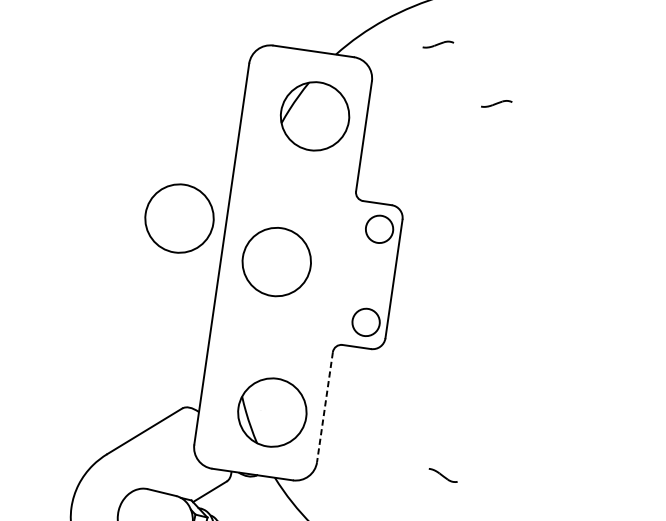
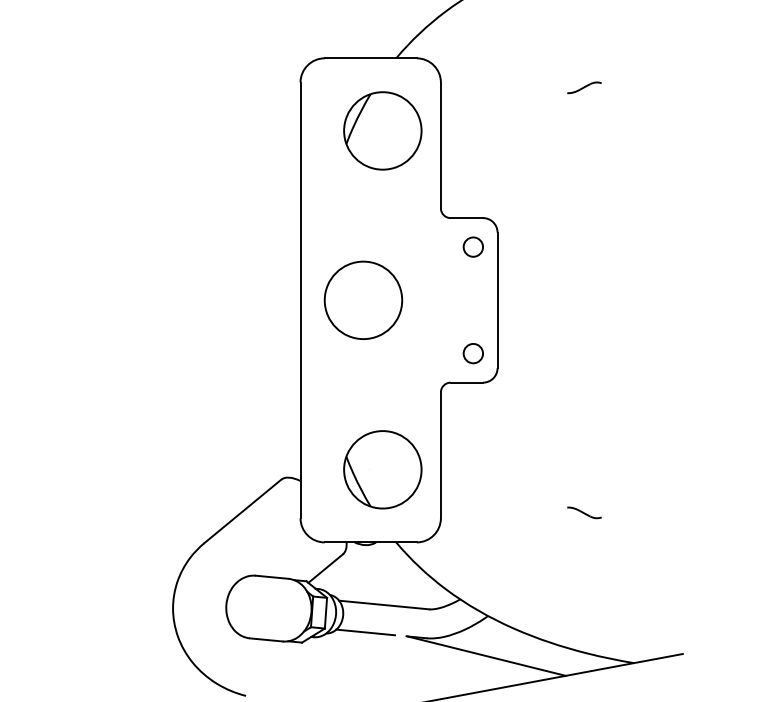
part: (438, 44) -> (509, 30), removed
circle: (179, 217) -> (247, 266), removed
circle: (379, 228) -> (473, 246), size x0.62
circle: (366, 322) -> (473, 353), size x0.62
line: (324, 407) -> (440, 455), dashed -> solid

